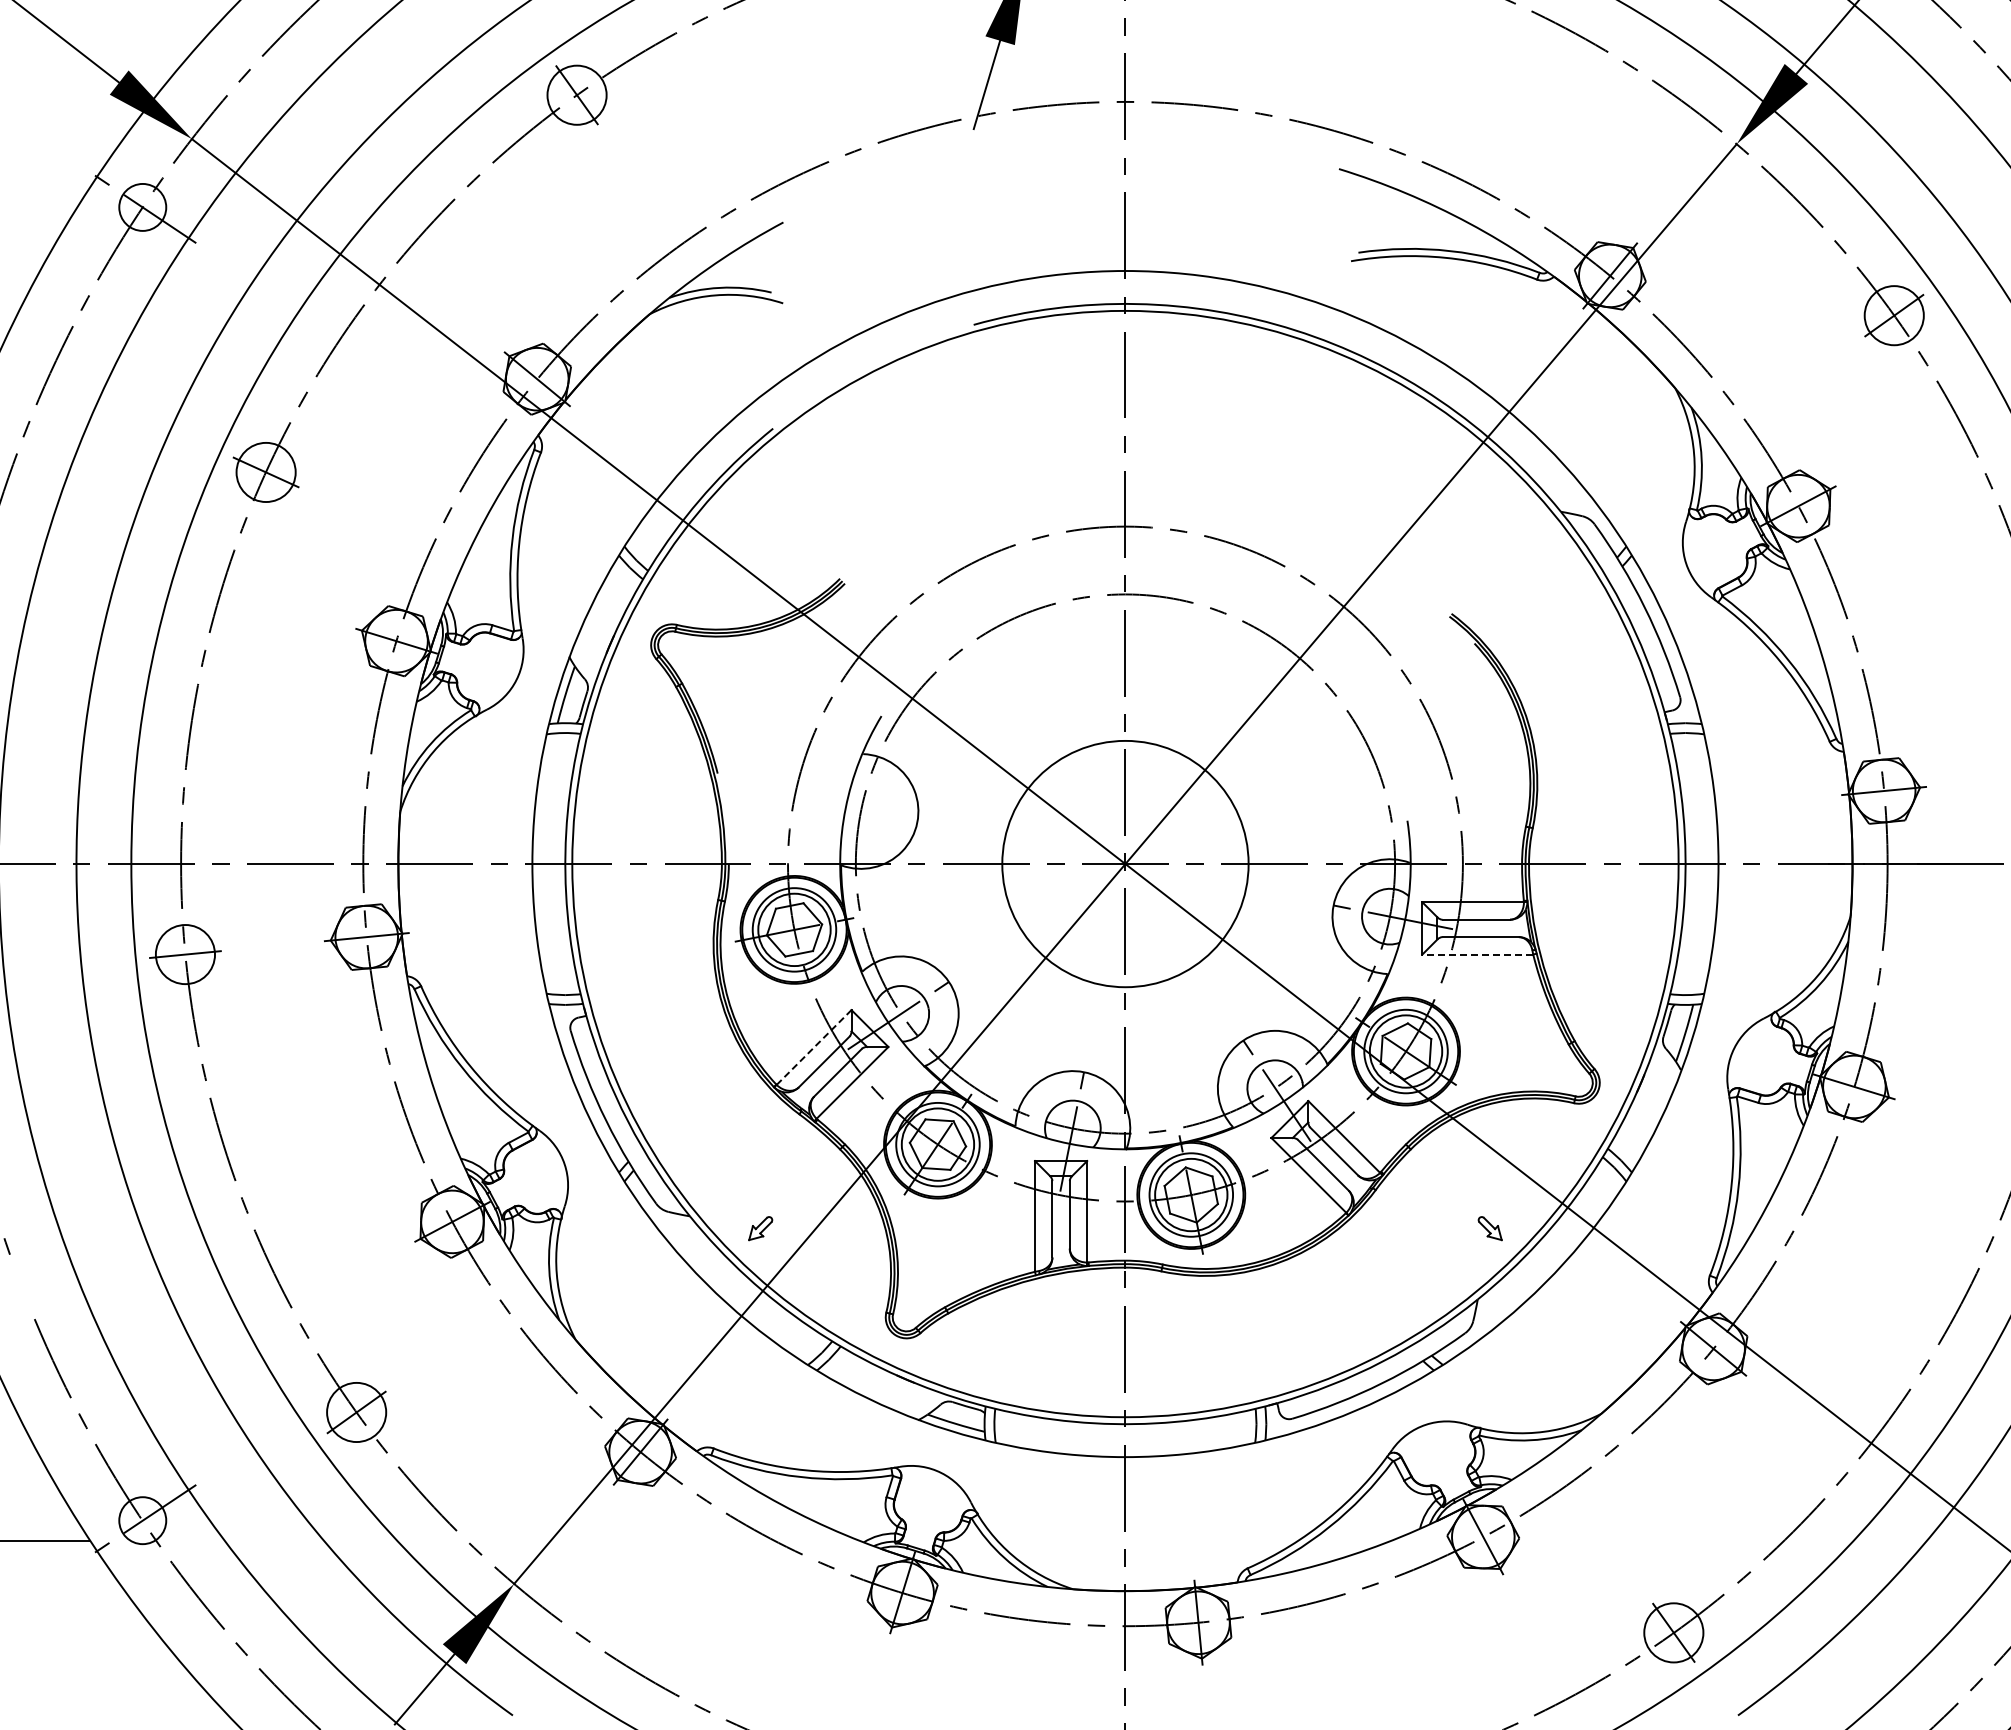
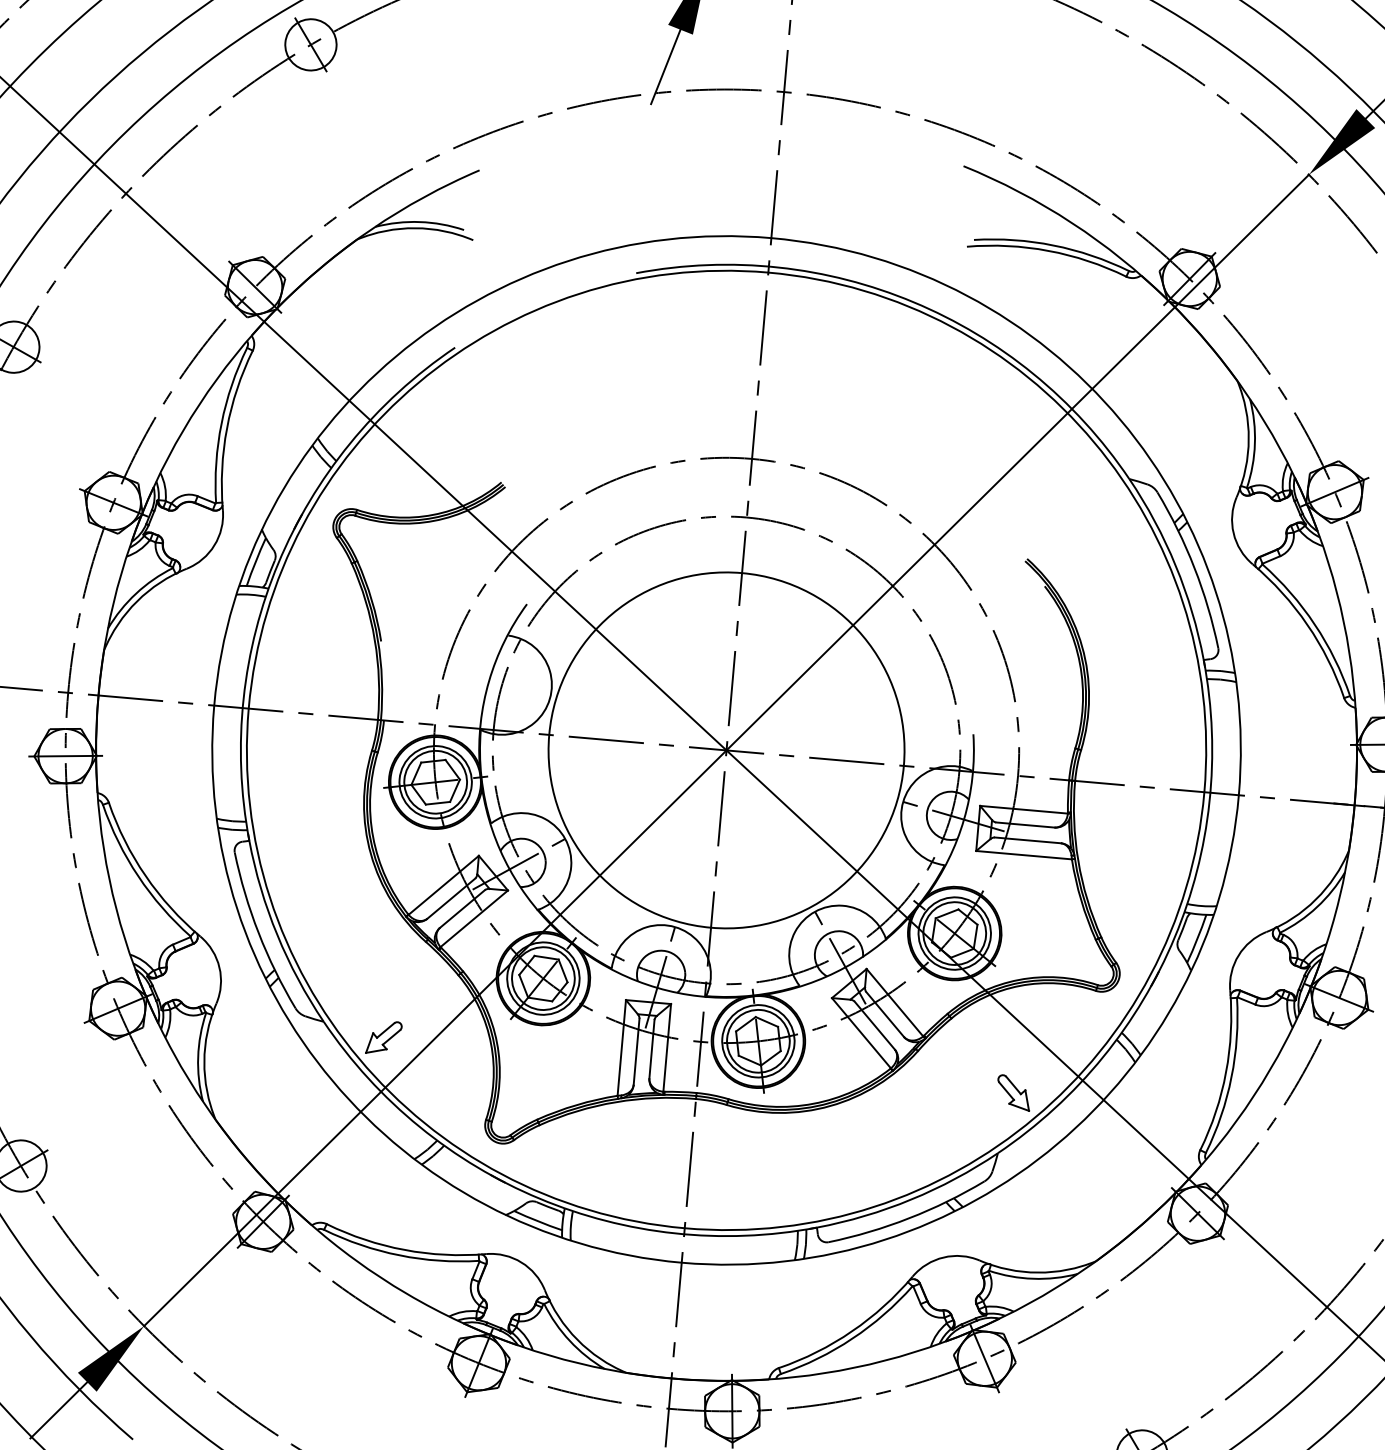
circle: (1125, 863) -> (726, 749), size x1.67
line: (1477, 954) -> (1023, 855), dashed -> solid
line: (814, 1047) -> (444, 885), dashed -> solid
part: (760, 1228) -> (383, 1037), size x1.67
part: (1490, 1228) -> (1014, 1092), size x1.67

